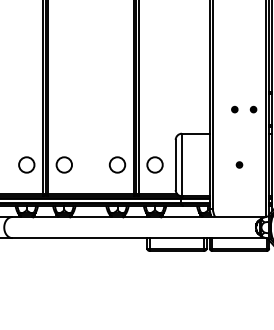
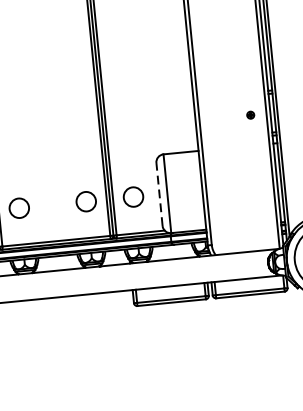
part: (234, 109) -> (226, 117), removed
line: (175, 164) -> (159, 193), solid -> dashed
part: (239, 164) -> (239, 186), removed

